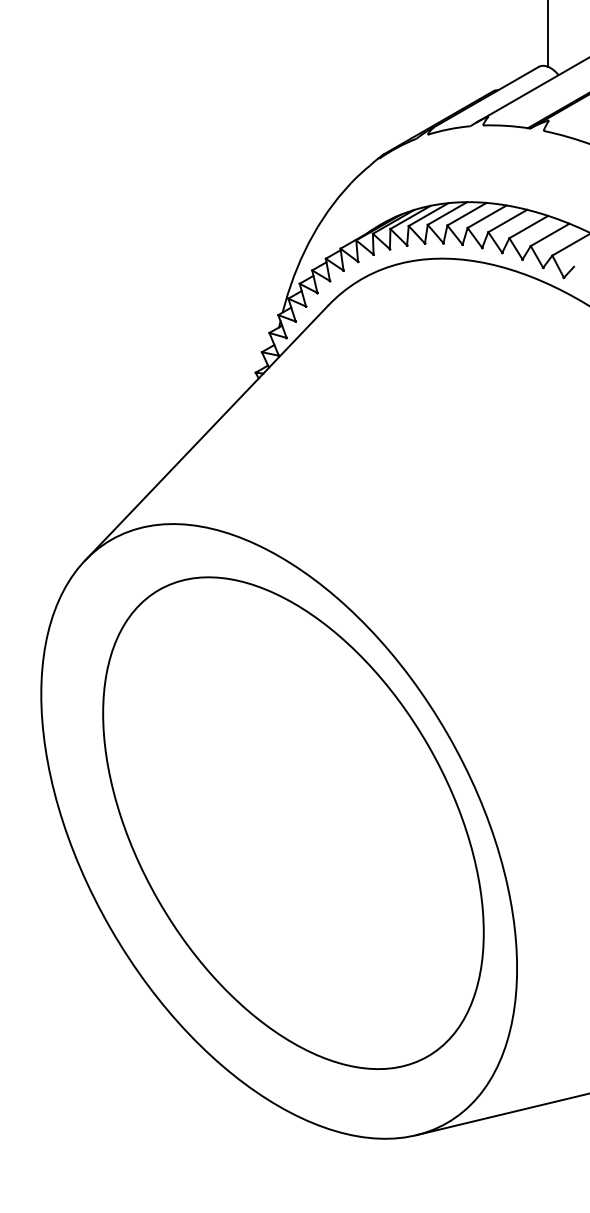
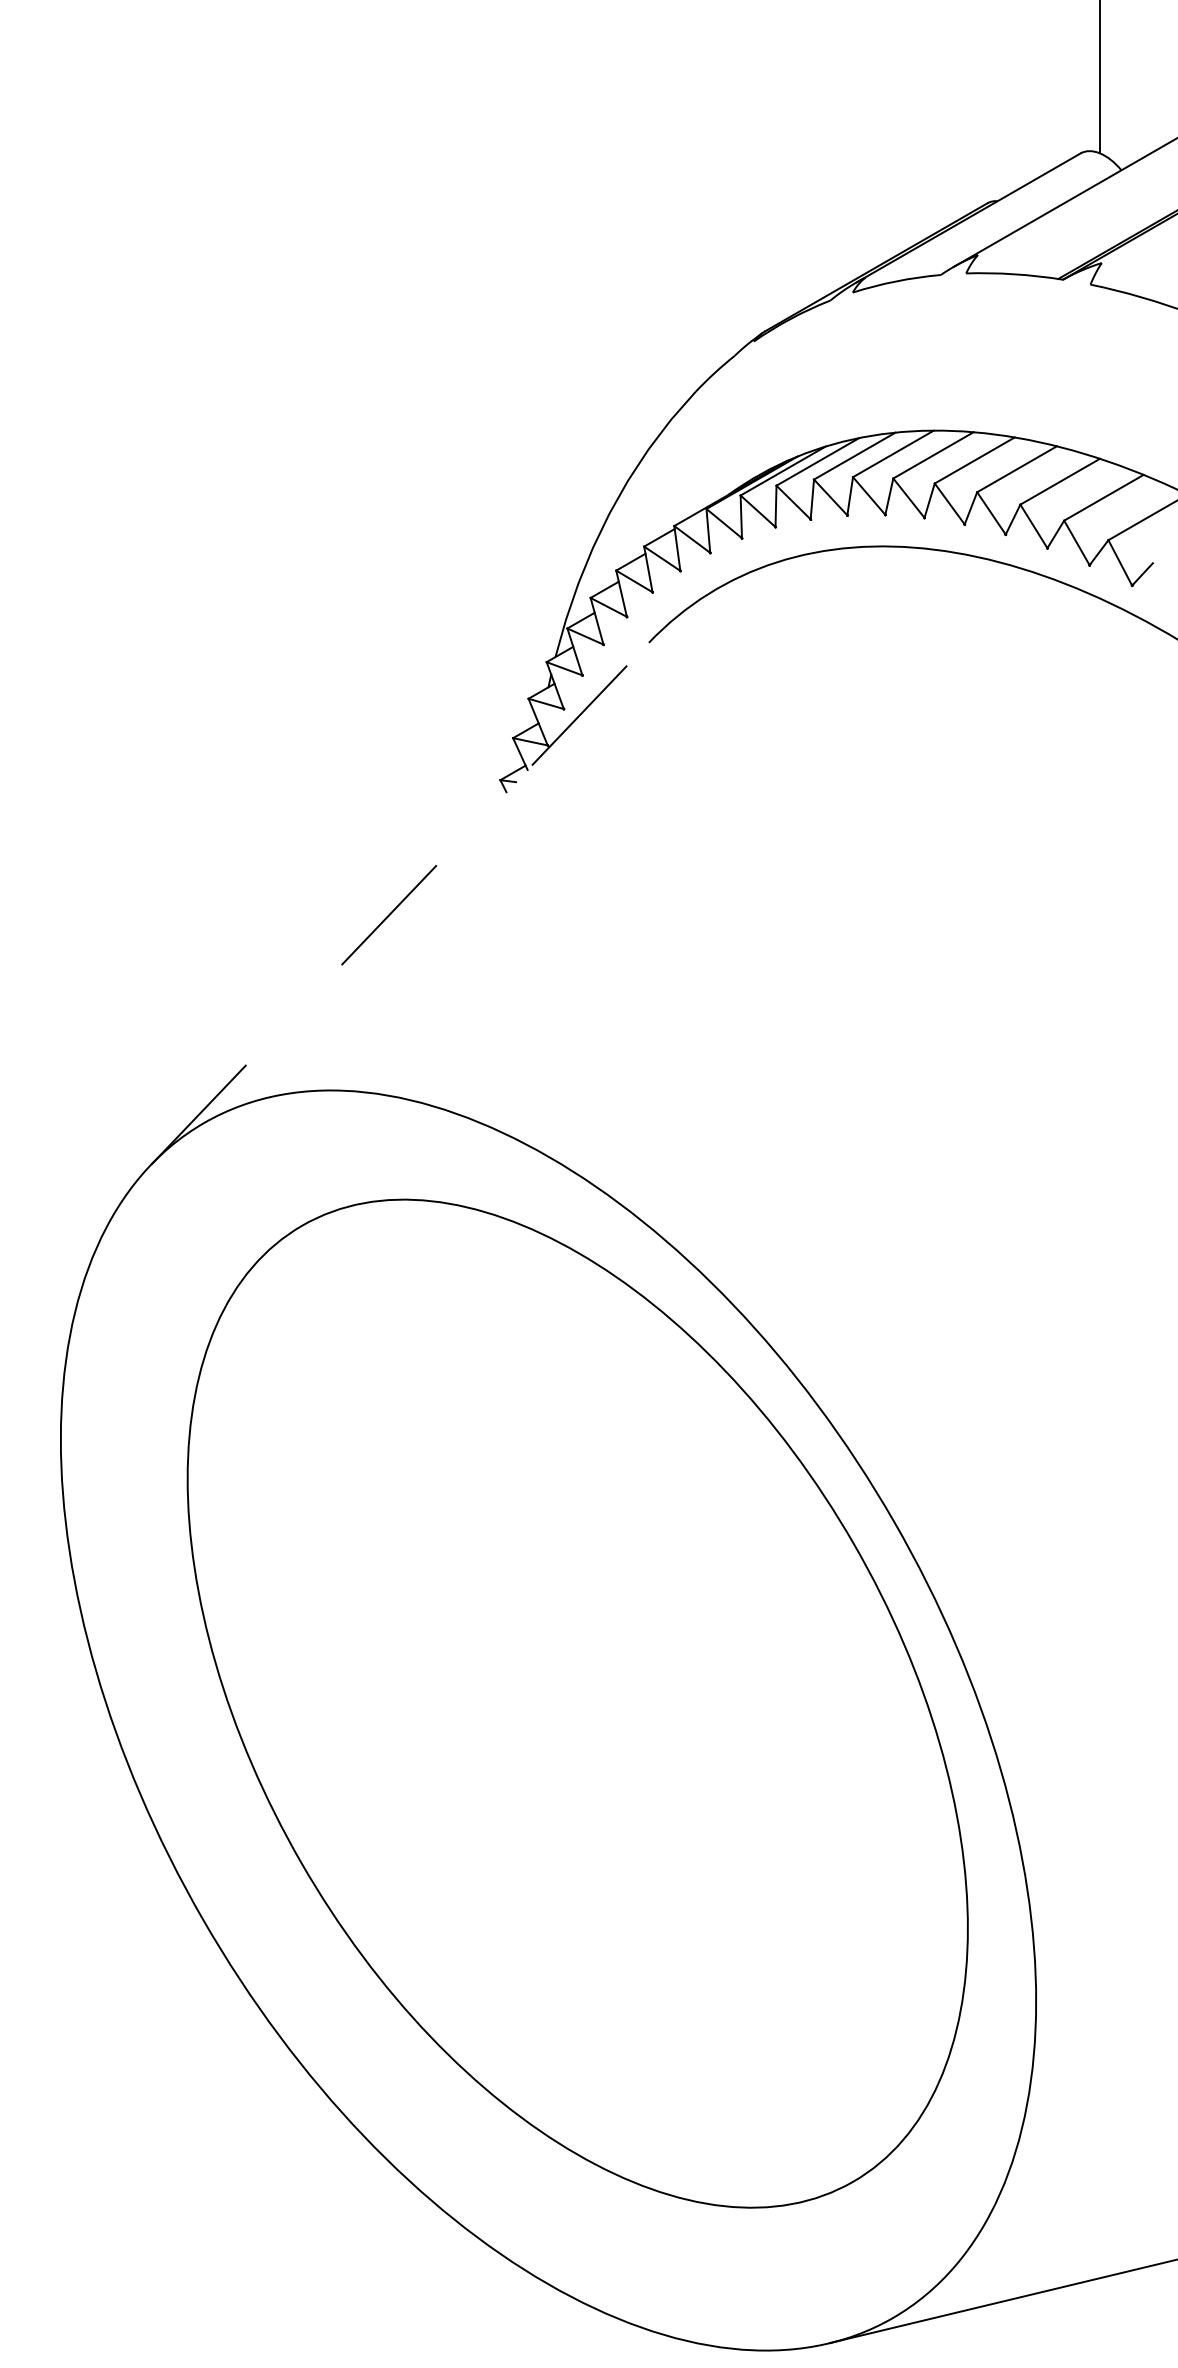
line: (206, 433) -> (399, 904), solid -> dashed

